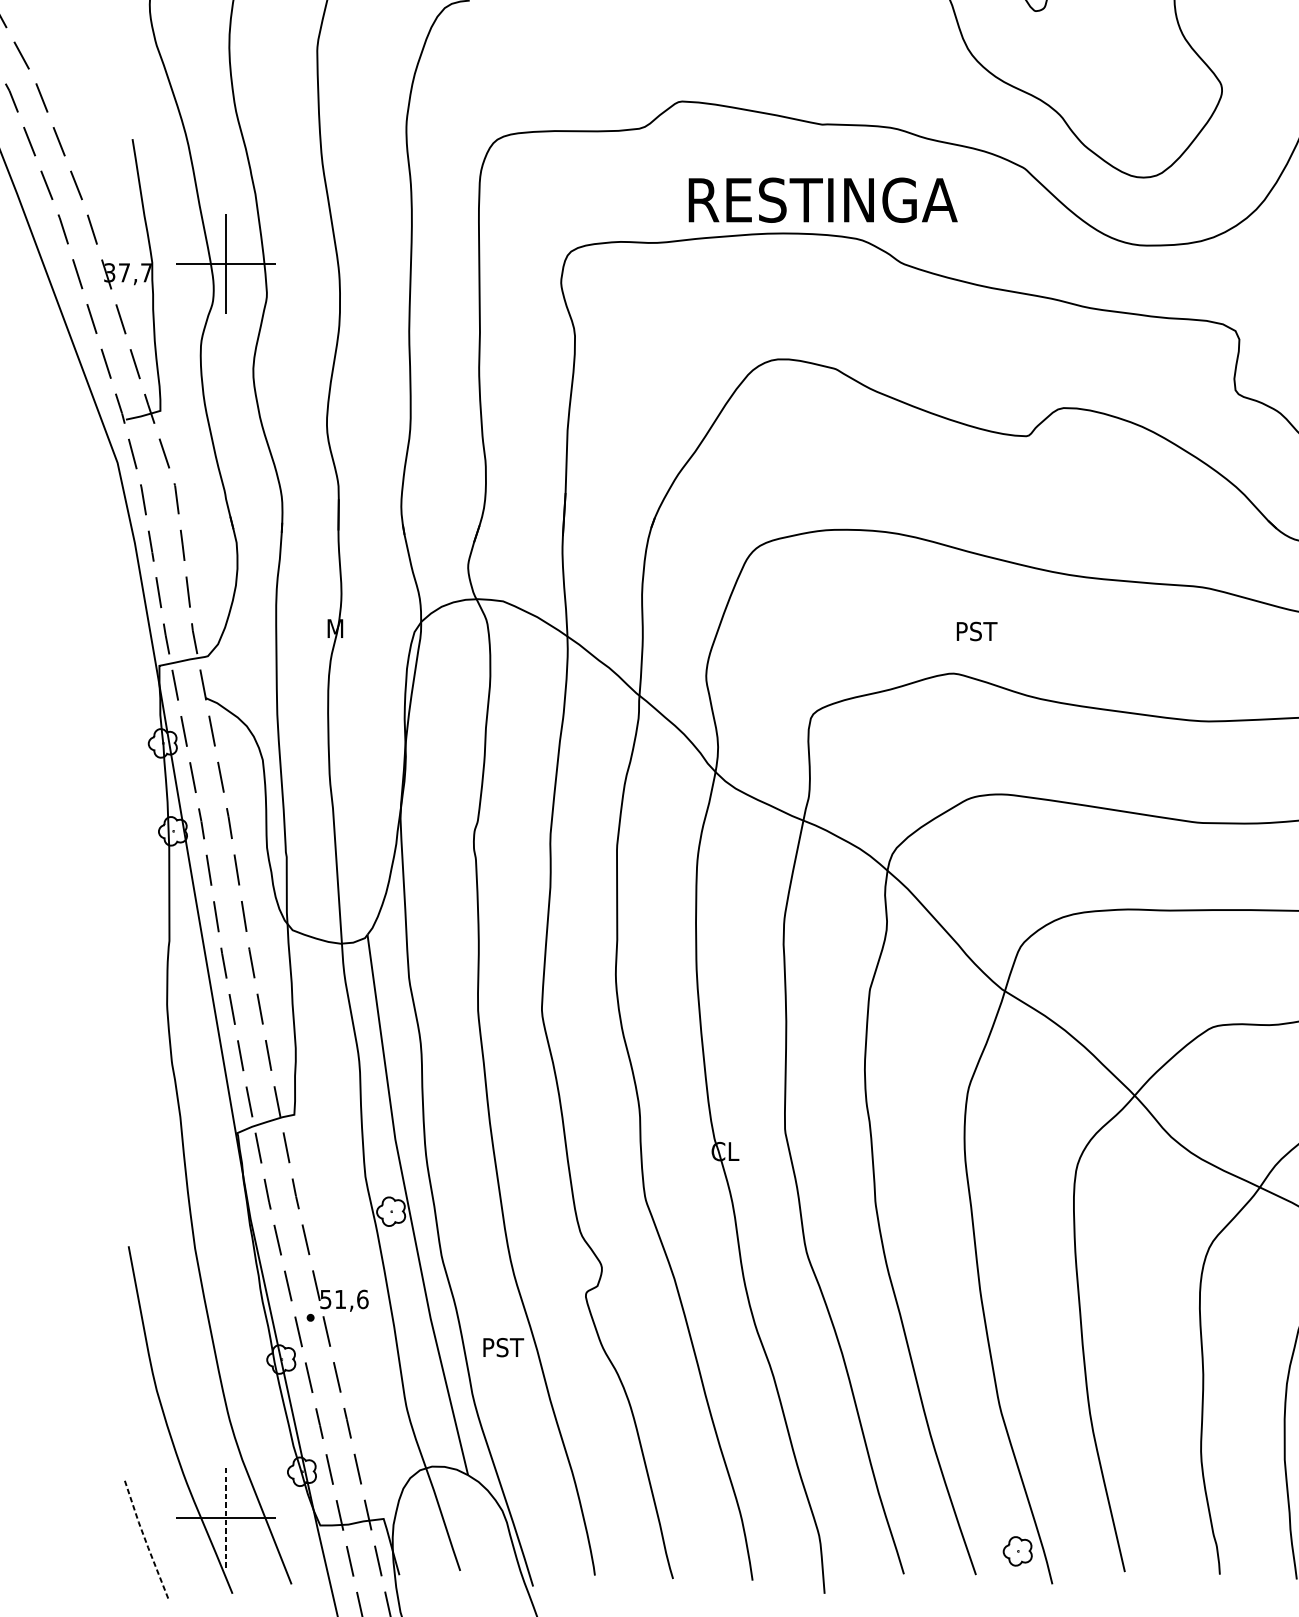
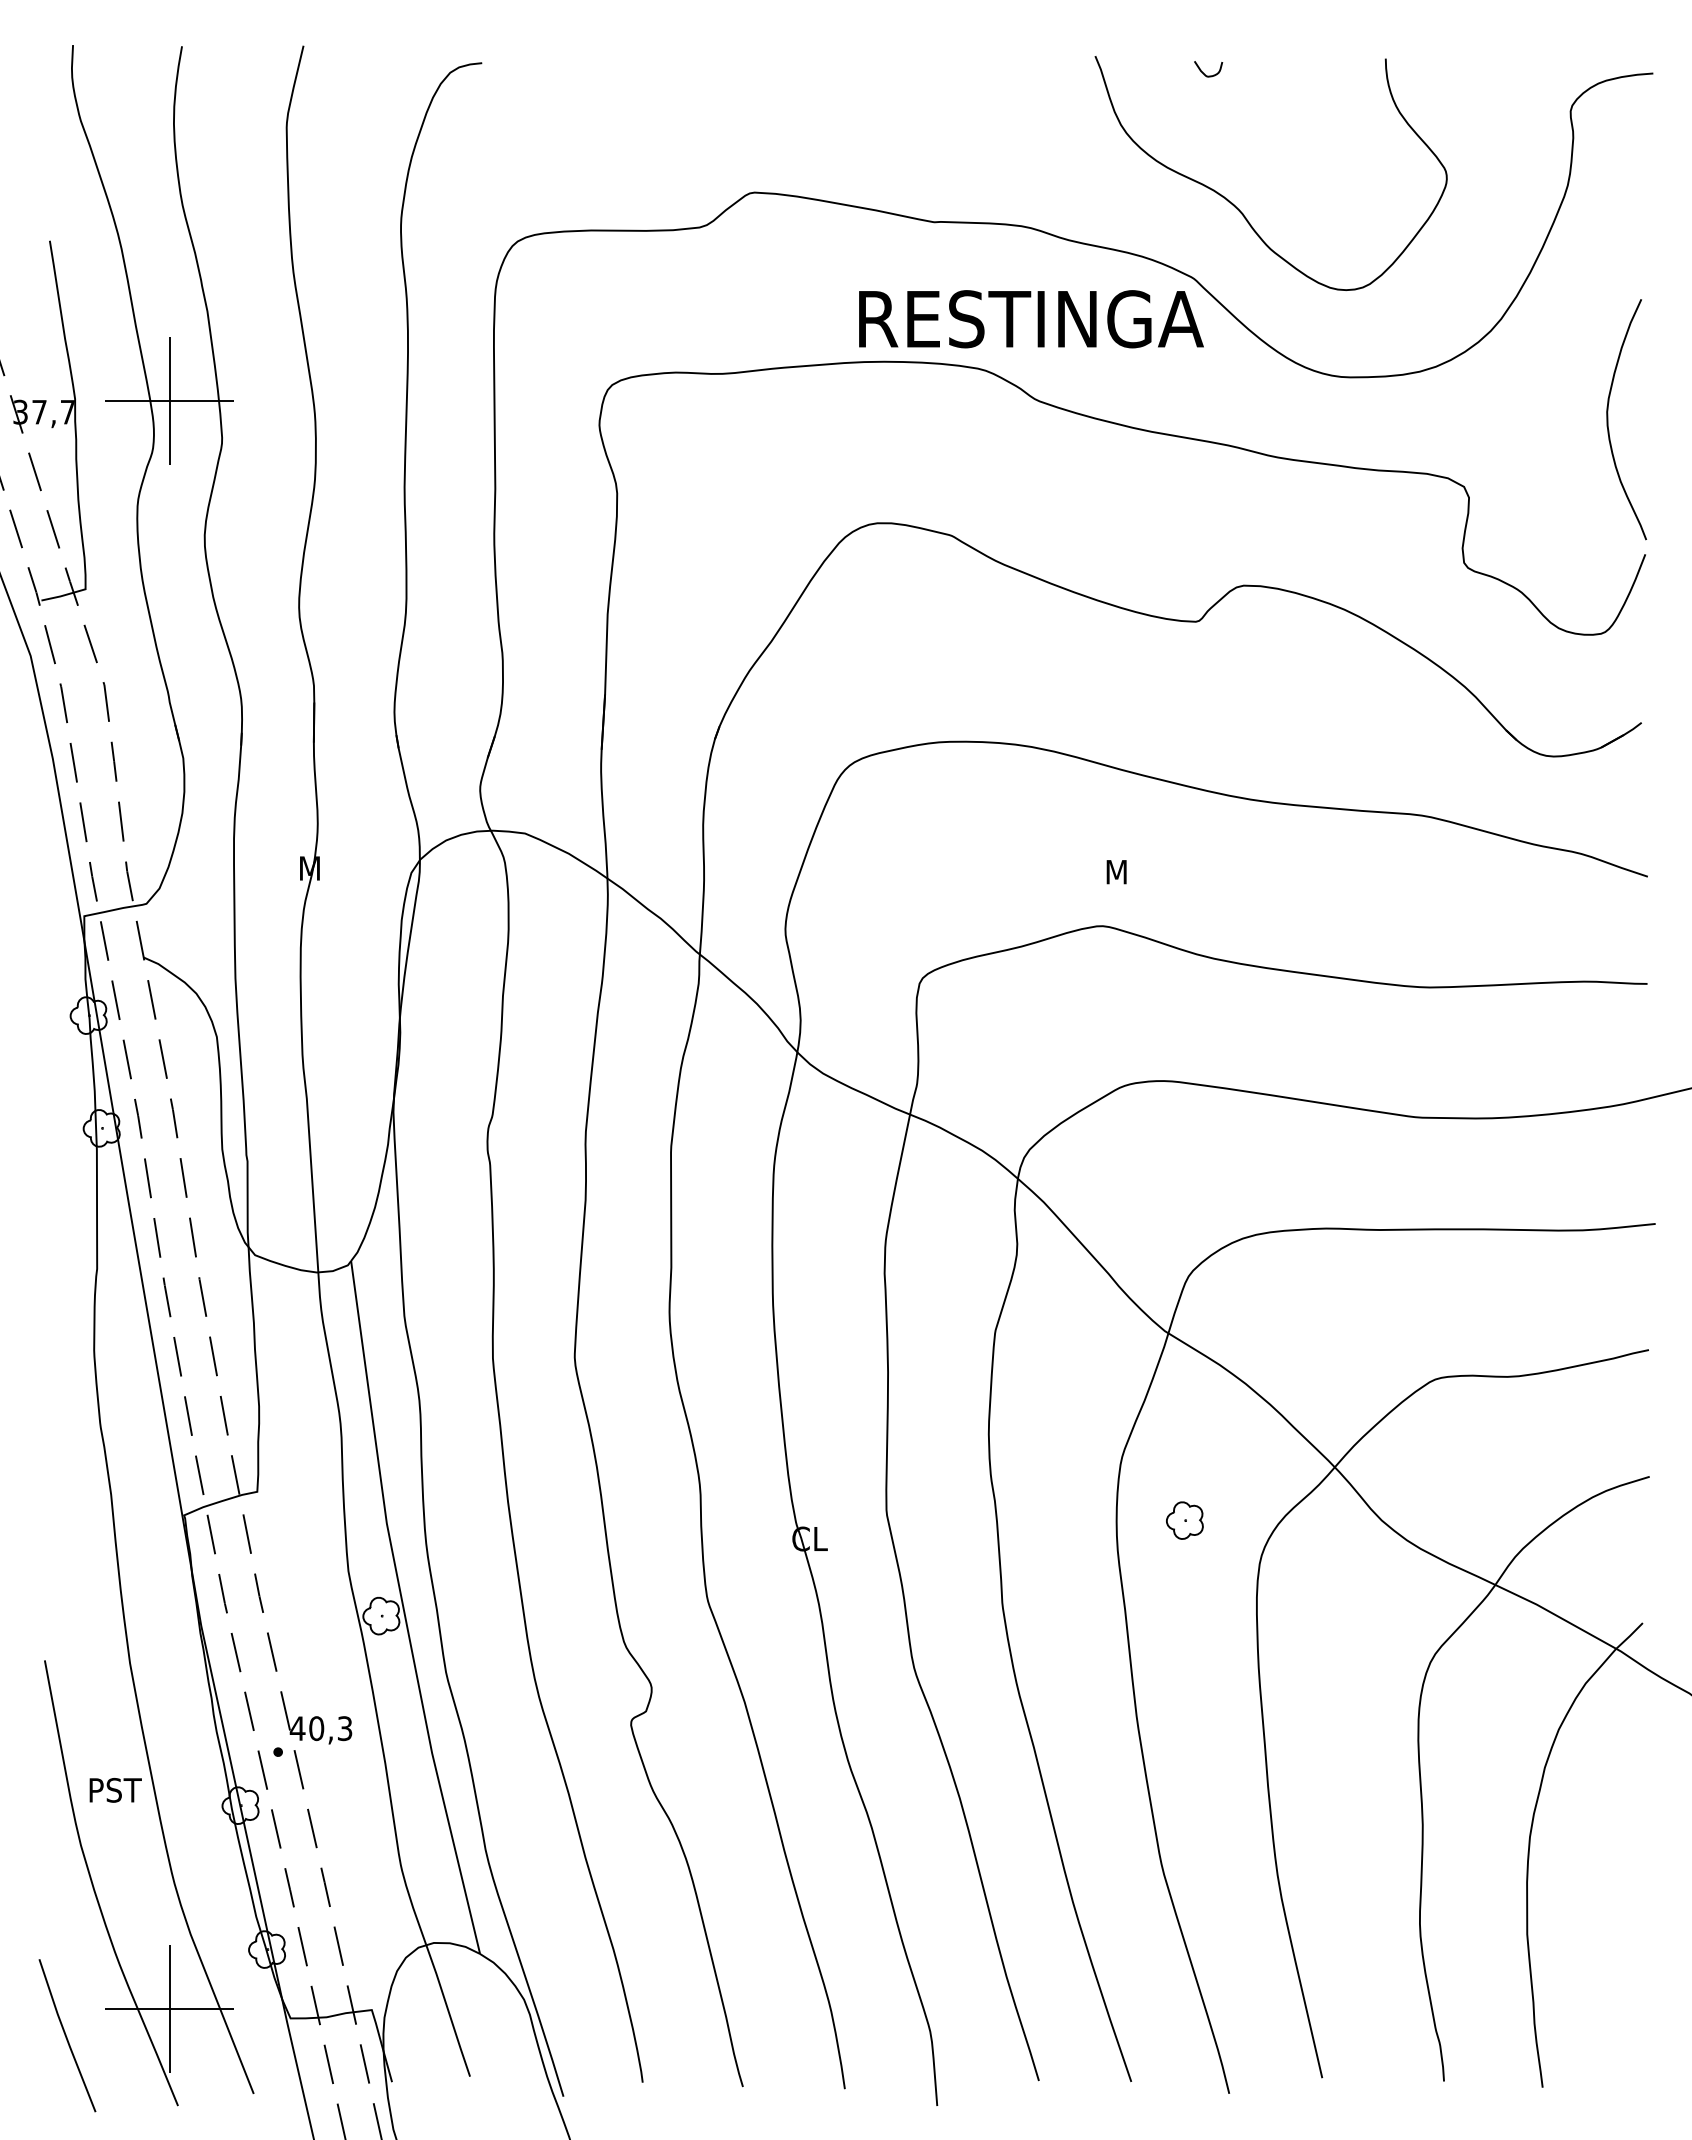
text: (823, 200) -> (1031, 319), moved
text: (977, 631) -> (1133, 871), PST -> M
text: (343, 1299) -> (320, 1728), 51,6 -> 40,3
text: (503, 1347) -> (115, 1790), moved
line: (225, 1518) -> (169, 2009), dashed -> solid
line: (144, 1539) -> (65, 2036), dashed -> solid
part: (1017, 1551) -> (1184, 1520), moved

